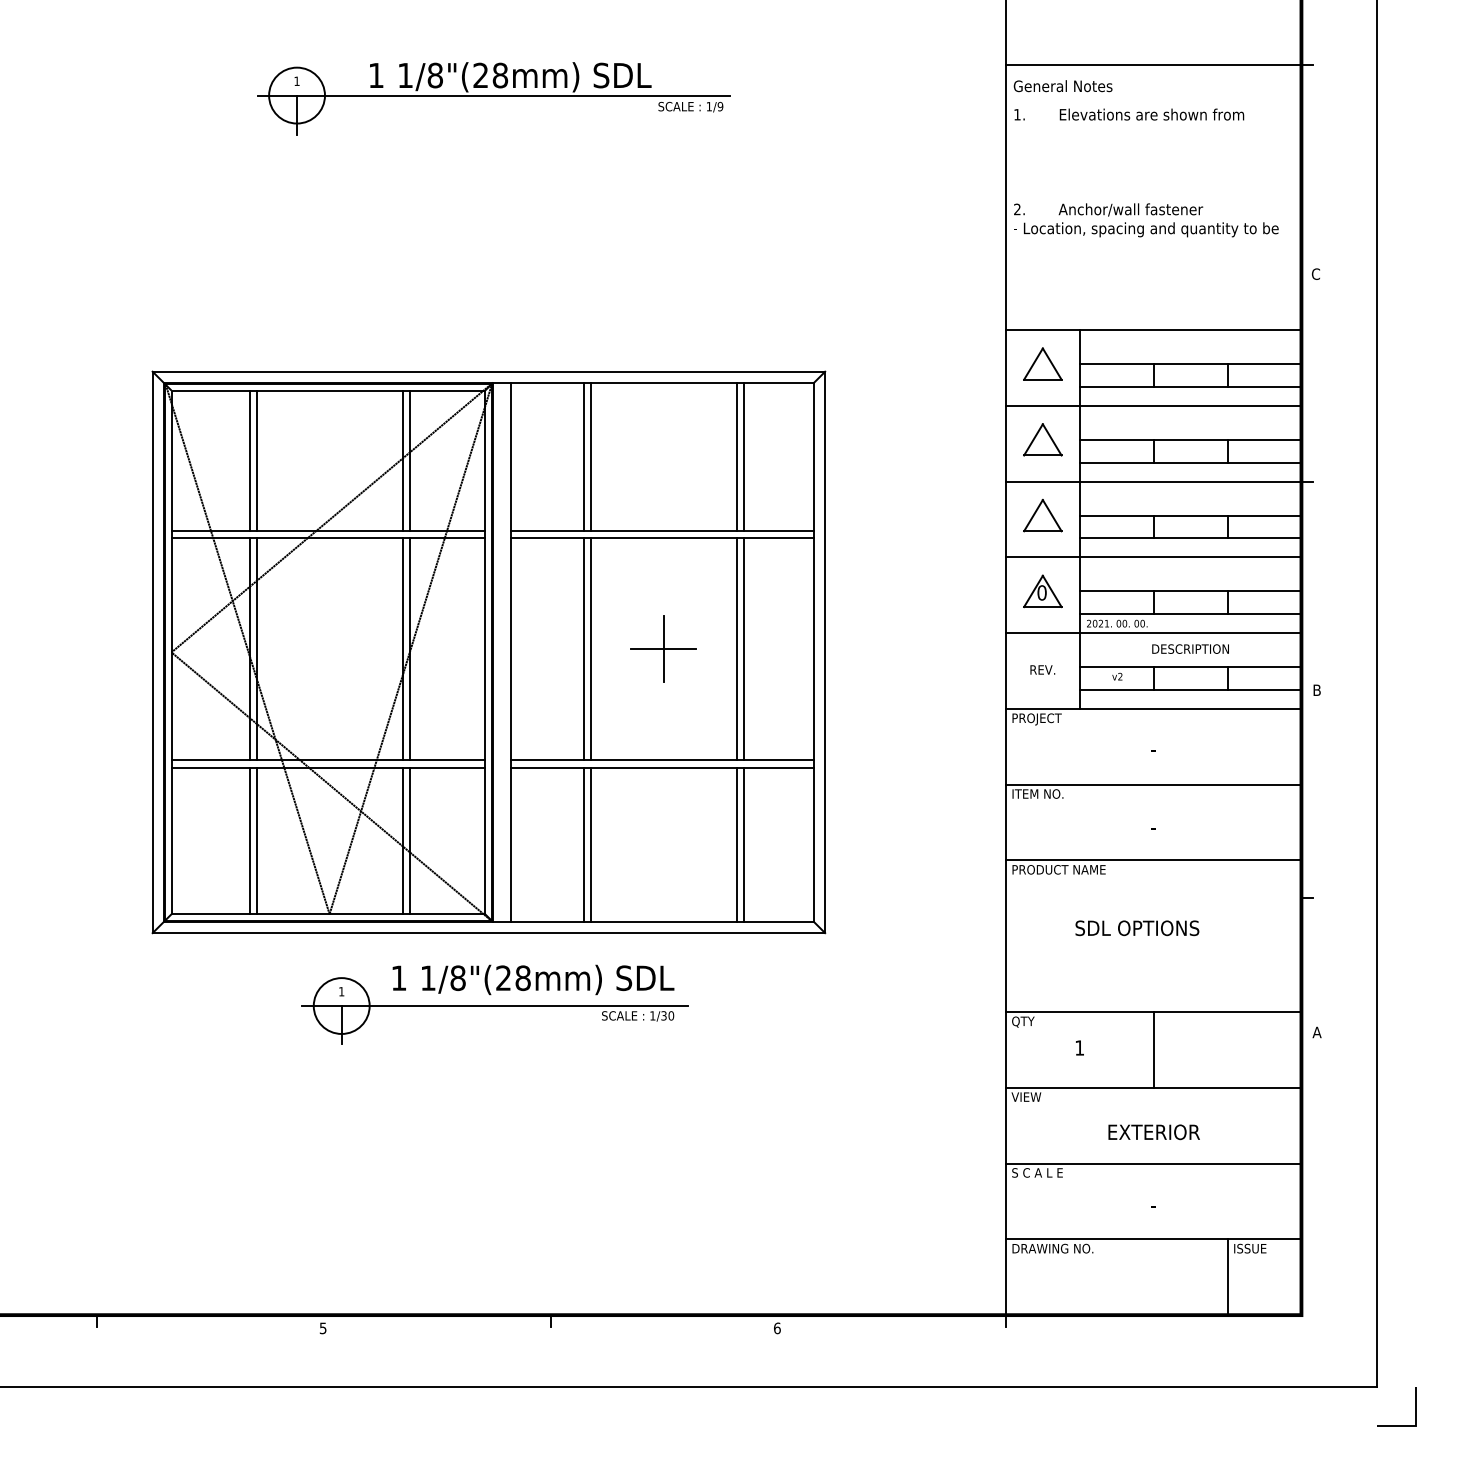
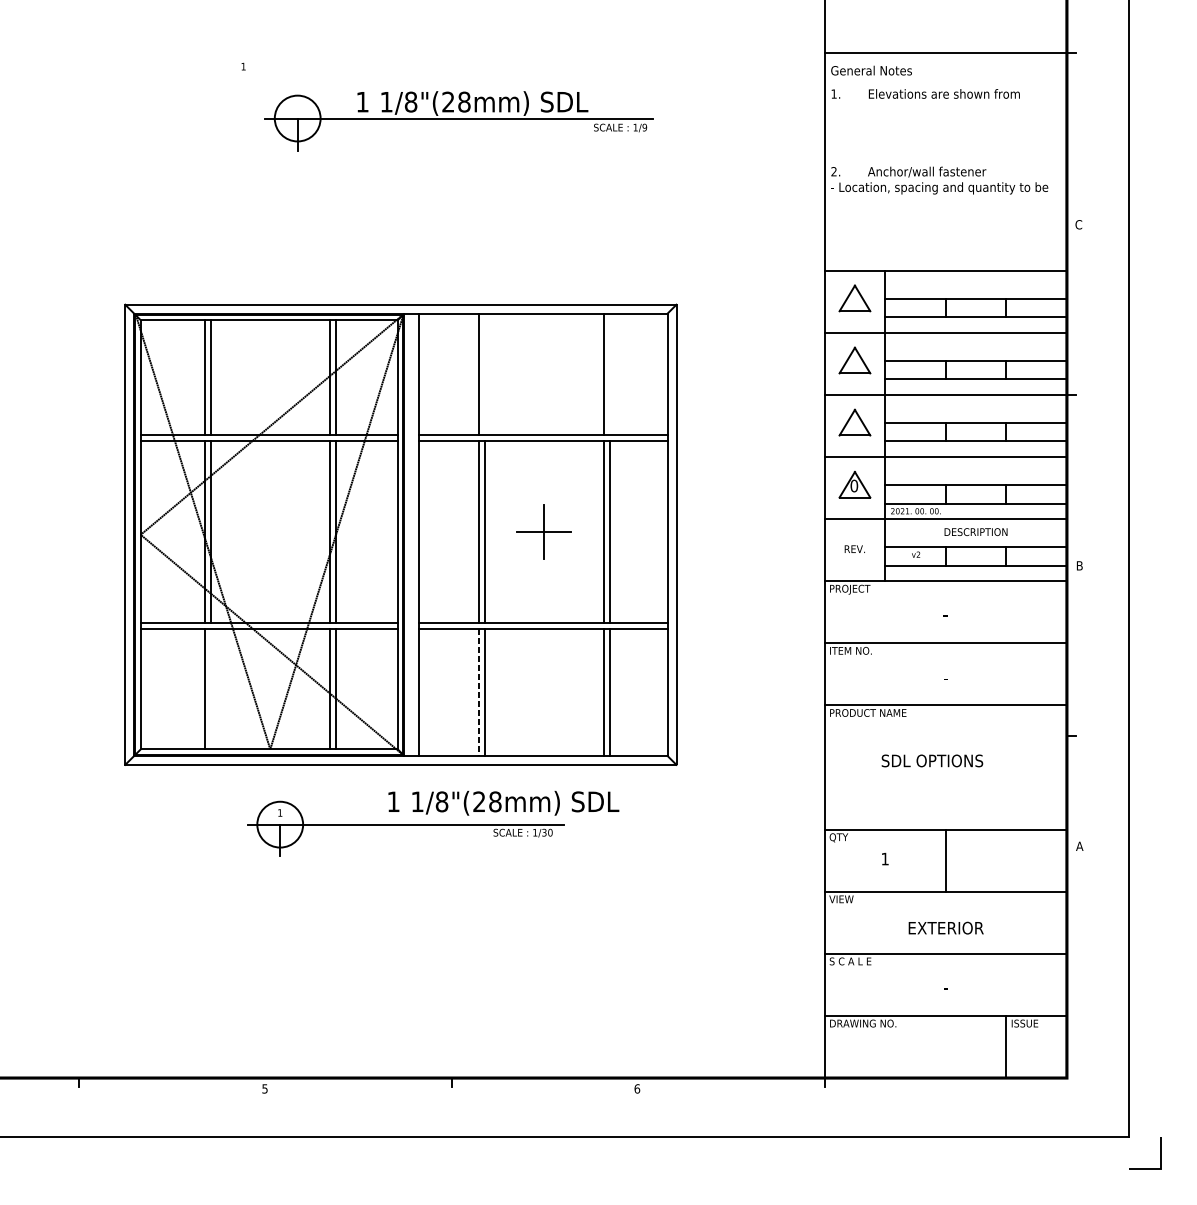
part: (493, 98) -> (458, 120), moved
line: (591, 456) -> (484, 374), removed
line: (744, 456) -> (610, 374), removed
line: (257, 840) -> (211, 688), removed
line: (584, 845) -> (479, 693), solid -> dashed
text: (533, 979) -> (503, 802), moved

